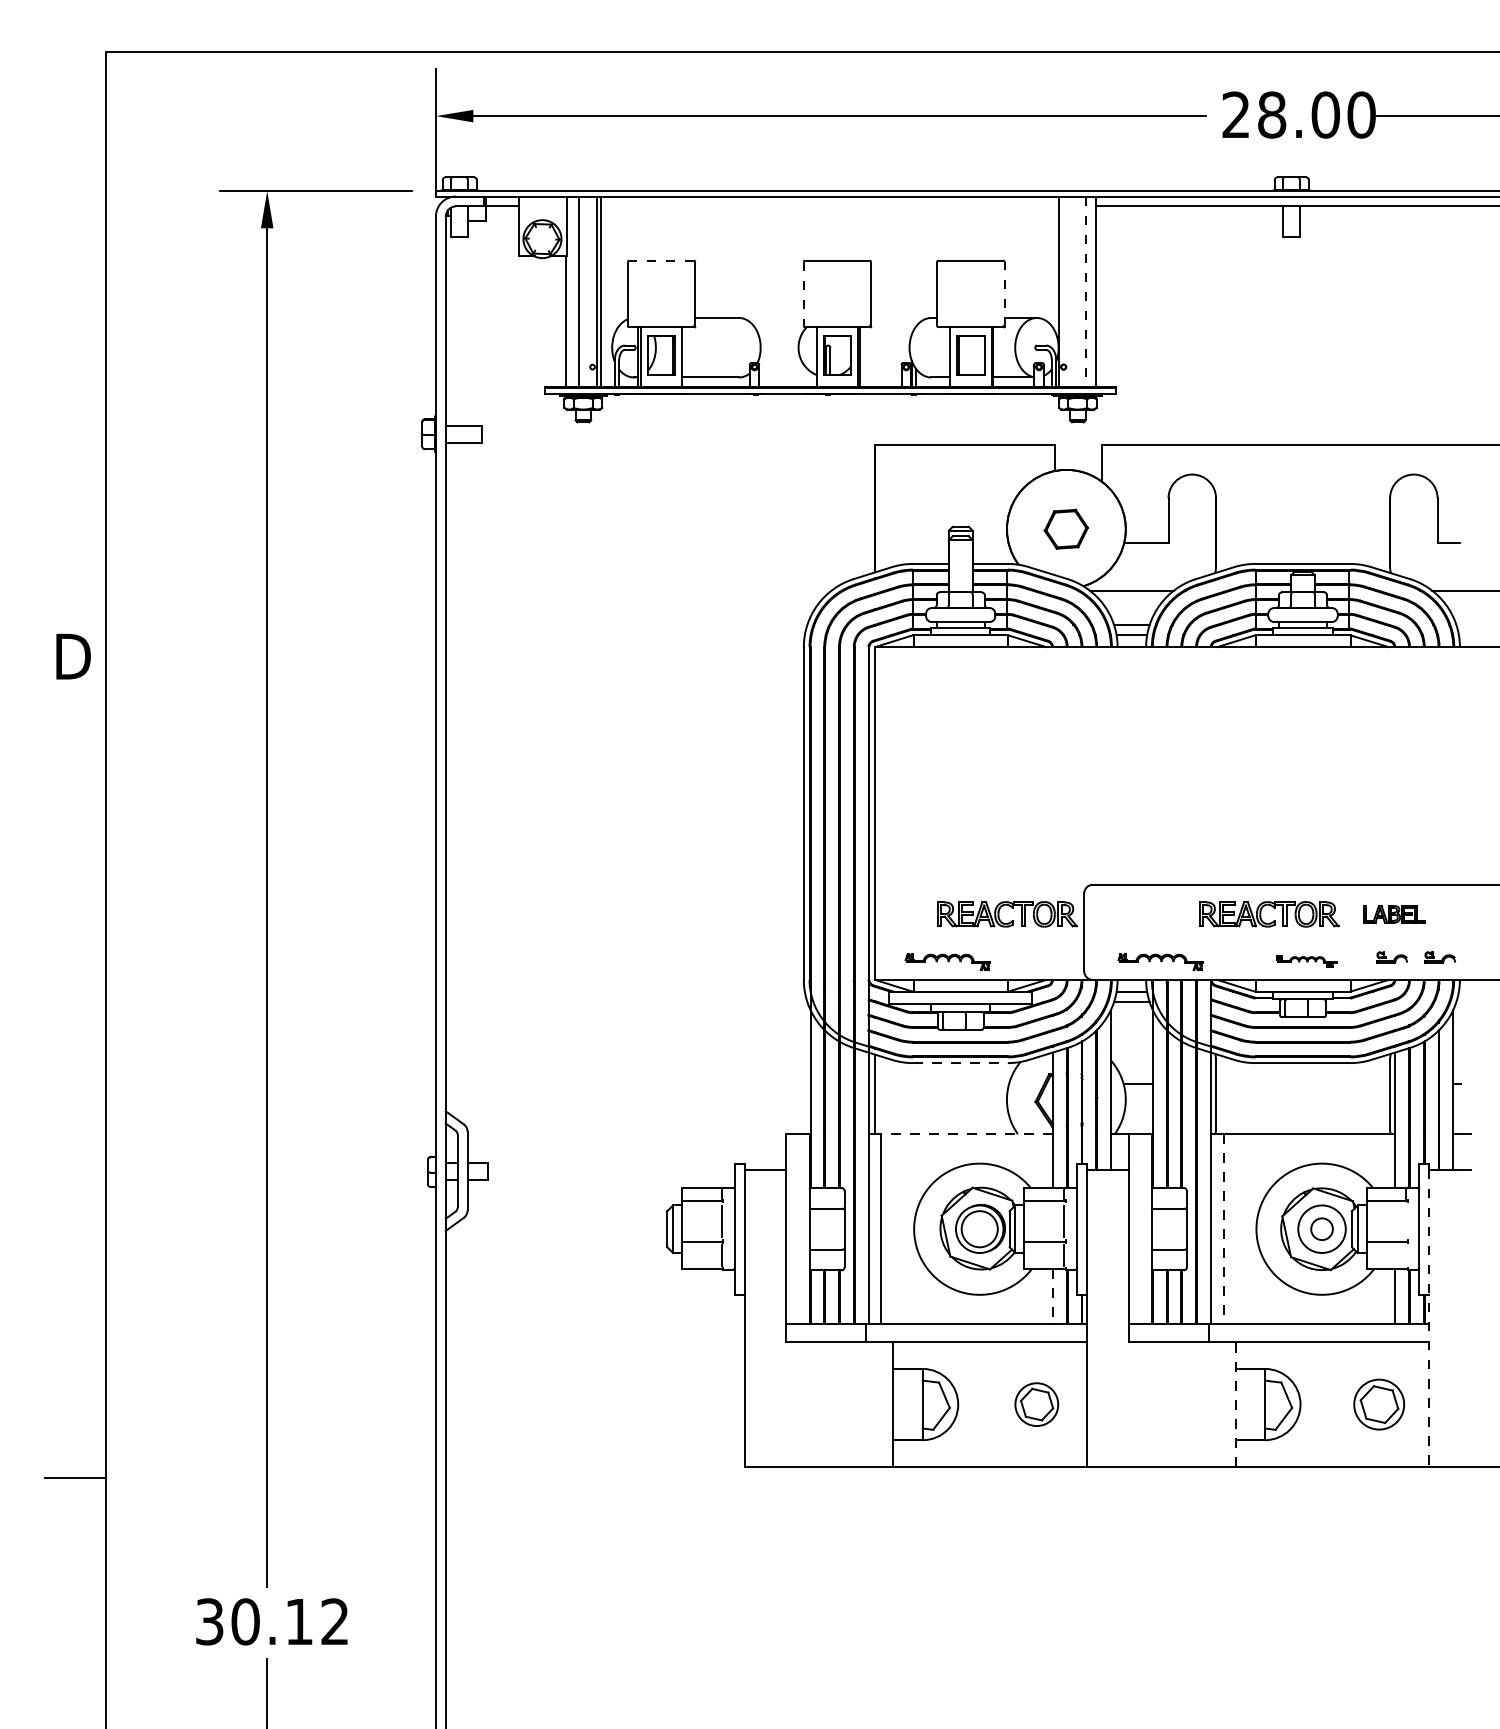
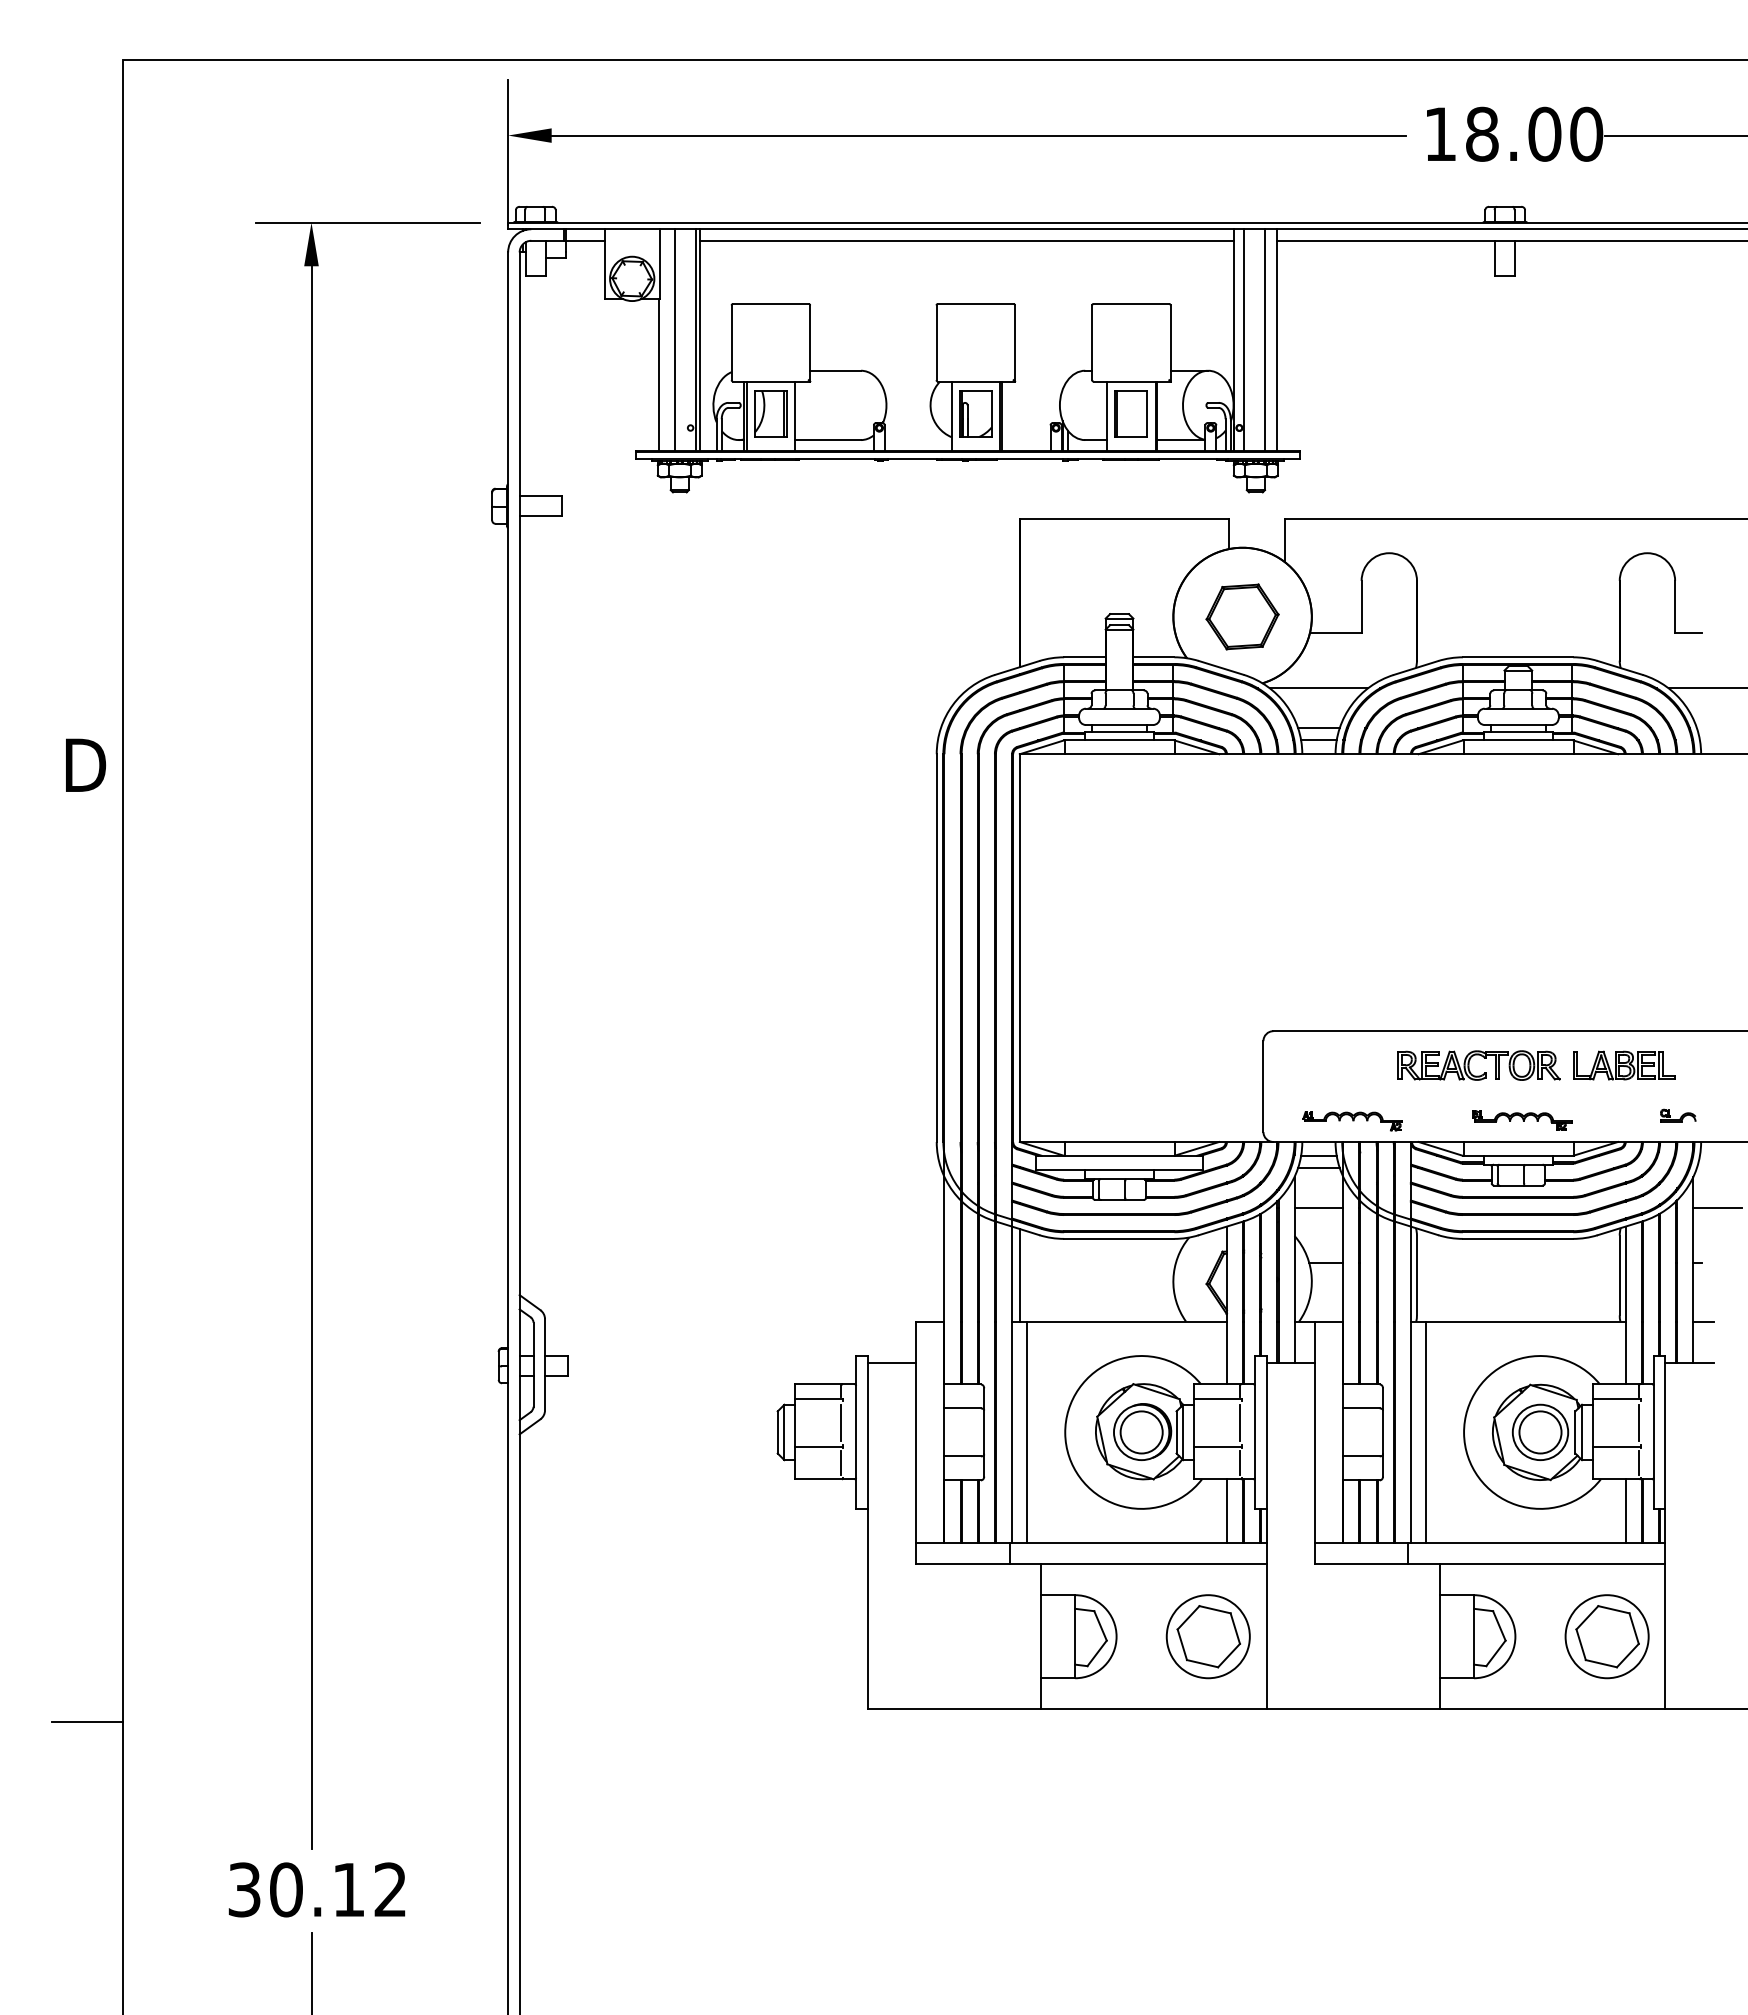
text: (1235, 114) -> (1439, 133), 28.00 -> 18.00
line: (830, 206) -> (967, 240), added
line: (661, 261) -> (770, 304), dashed -> solid
line: (1067, 291) -> (1243, 339), added
line: (1086, 292) -> (1265, 340), dashed -> solid
line: (803, 294) -> (936, 343), dashed -> solid
line: (1004, 294) -> (1170, 343), dashed -> solid
part: (1066, 528) -> (1242, 616), size x1.43
part: (999, 914) -> (1164, 1065), removed
part: (1394, 914) -> (1624, 1065), size x1.43
part: (1392, 957) -> (1622, 1115), removed
part: (1306, 961) -> (1522, 1120), size x1.43
part: (947, 962) -> (1104, 1121), removed
line: (1131, 1036) -> (1318, 1207), added
line: (1473, 1036) -> (1717, 1207), added
line: (960, 1062) -> (1119, 1238), dashed -> solid
line: (966, 1134) -> (1126, 1321), dashed -> solid
line: (1406, 1220) -> (1638, 1422), added
line: (1223, 1229) -> (1425, 1432), dashed -> solid
circle: (1322, 1229) -> (1540, 1432), size x1.67
line: (1406, 1255) -> (1638, 1462), added
line: (1052, 1297) -> (1226, 1511), dashed -> solid
line: (1429, 1318) -> (1665, 1536), dashed -> solid
part: (1036, 1404) -> (1207, 1636), size x1.67
line: (1235, 1404) -> (1439, 1636), dashed -> solid
part: (1378, 1404) -> (1606, 1636), size x1.43

